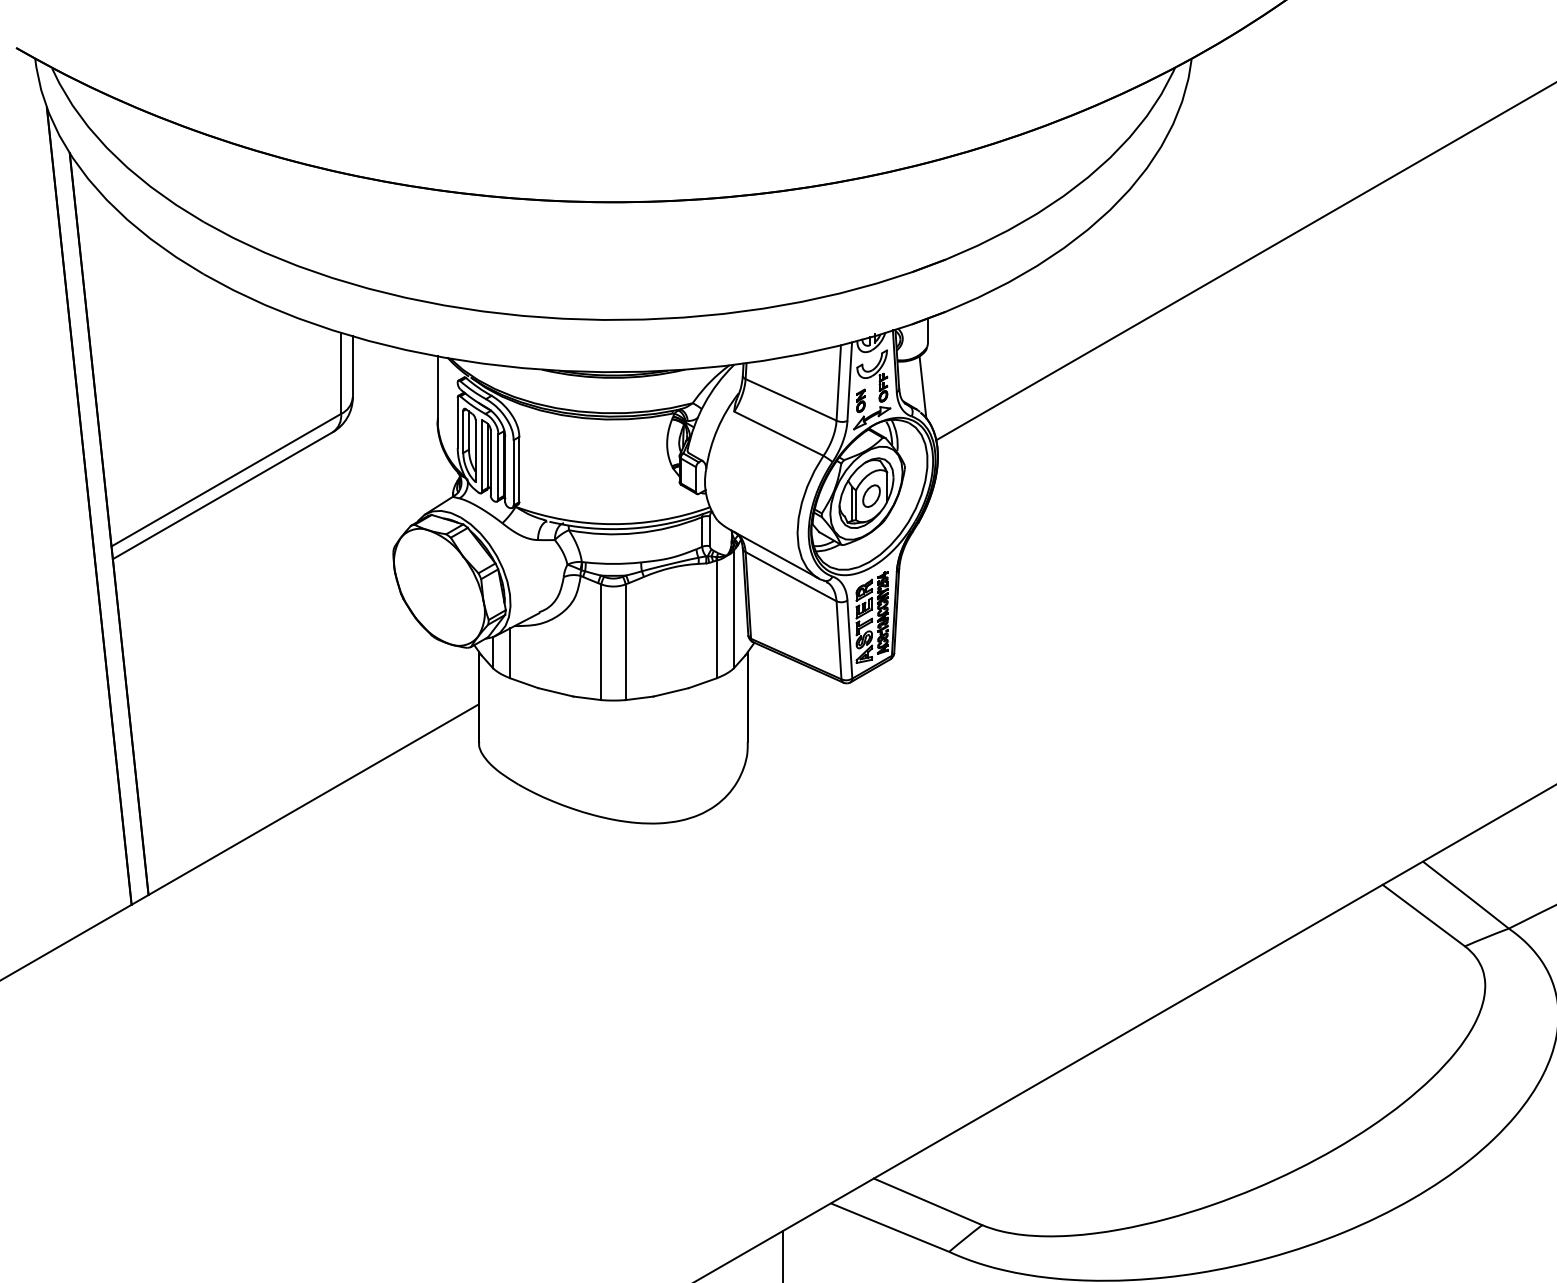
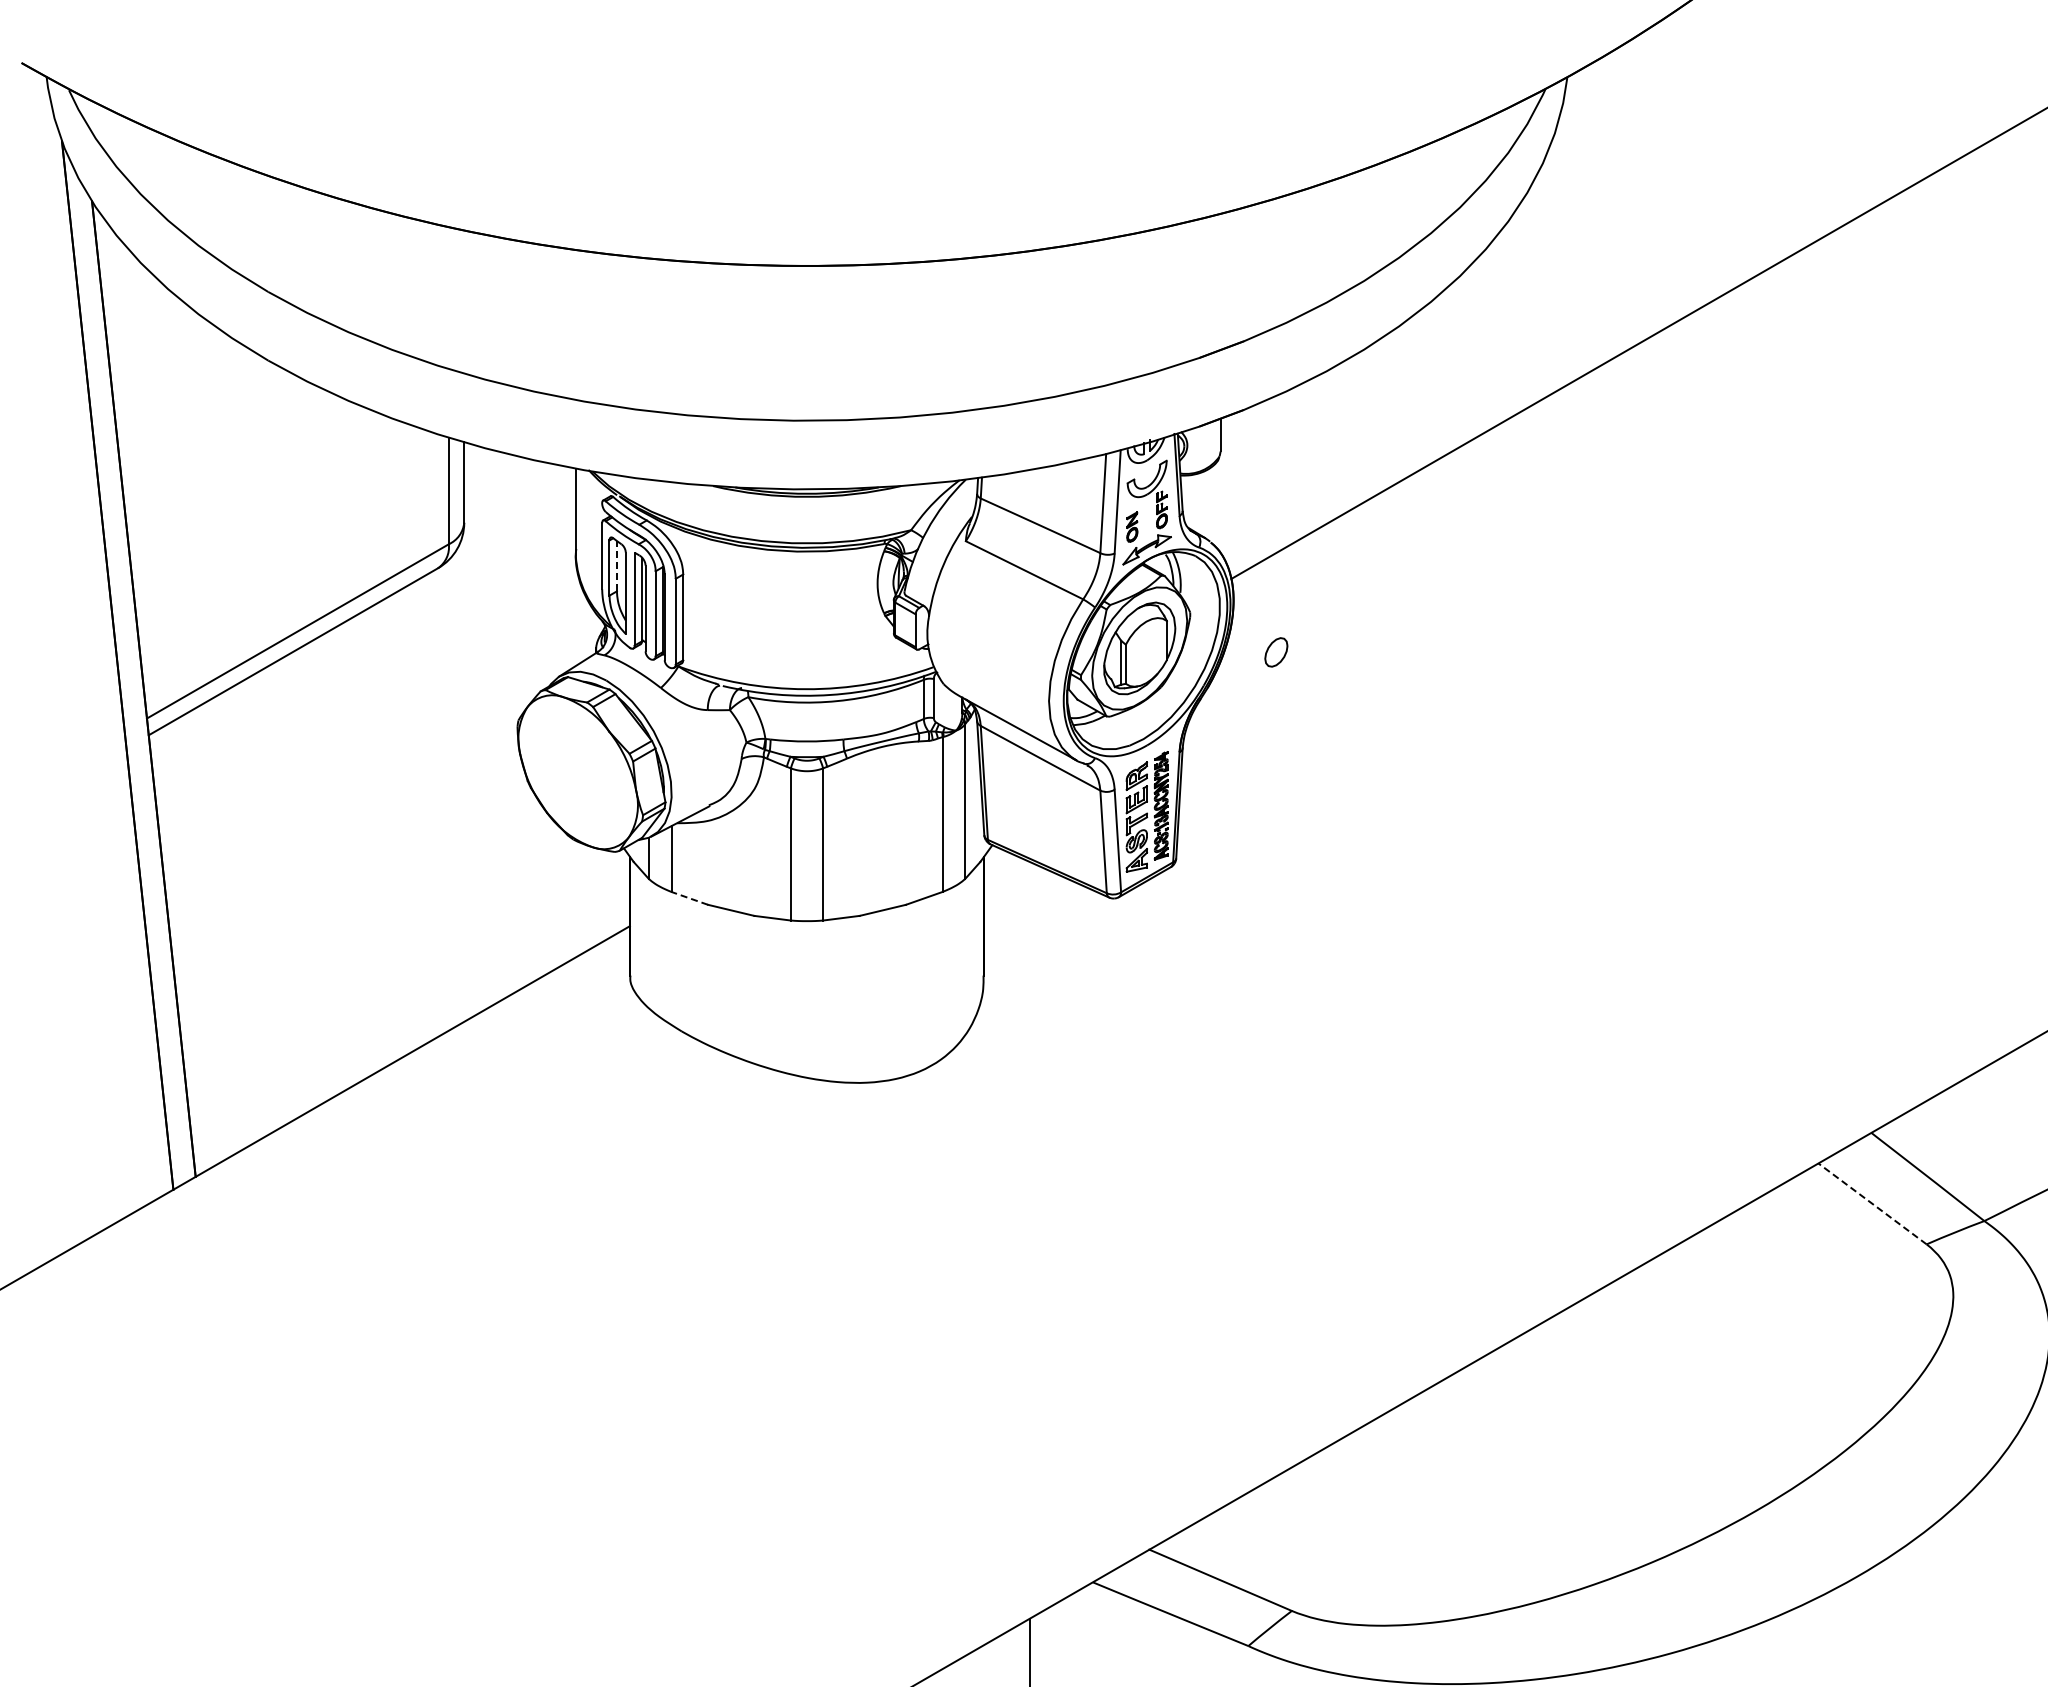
line: (922, 387) -> (1213, 509), removed
line: (468, 430) -> (616, 565), solid -> dashed
part: (871, 496) -> (1276, 652), moved
line: (524, 683) -> (689, 898), solid -> dashed
line: (1423, 915) -> (1872, 1203), solid -> dashed

